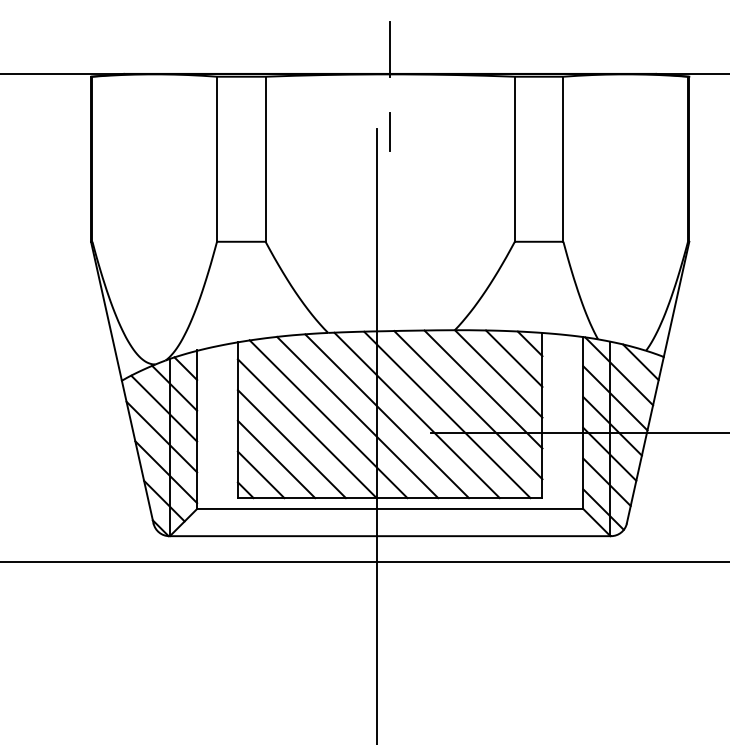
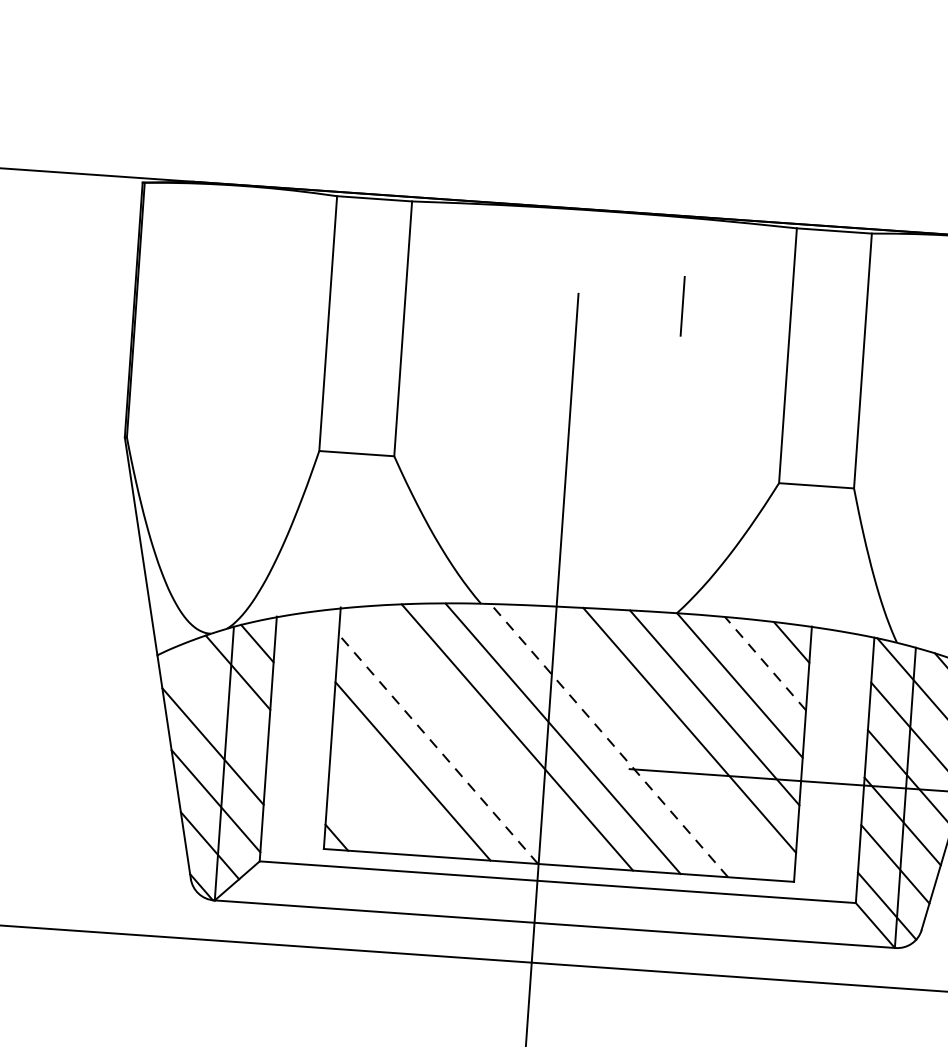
line: (389, 49) -> (606, 172), removed
line: (389, 131) -> (682, 305), moved
line: (514, 358) -> (765, 663), solid -> dashed
line: (164, 408) -> (220, 702), removed
line: (447, 414) -> (656, 742), removed
line: (417, 415) -> (610, 740), solid -> dashed
line: (328, 419) -> (472, 737), removed
line: (306, 428) -> (437, 748), solid -> dashed
line: (276, 459) -> (387, 793), removed
line: (260, 474) -> (361, 814), removed

